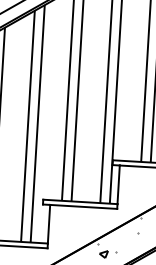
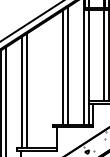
line: (37, 124) -> (47, 84), removed
line: (28, 125) -> (42, 85), removed

